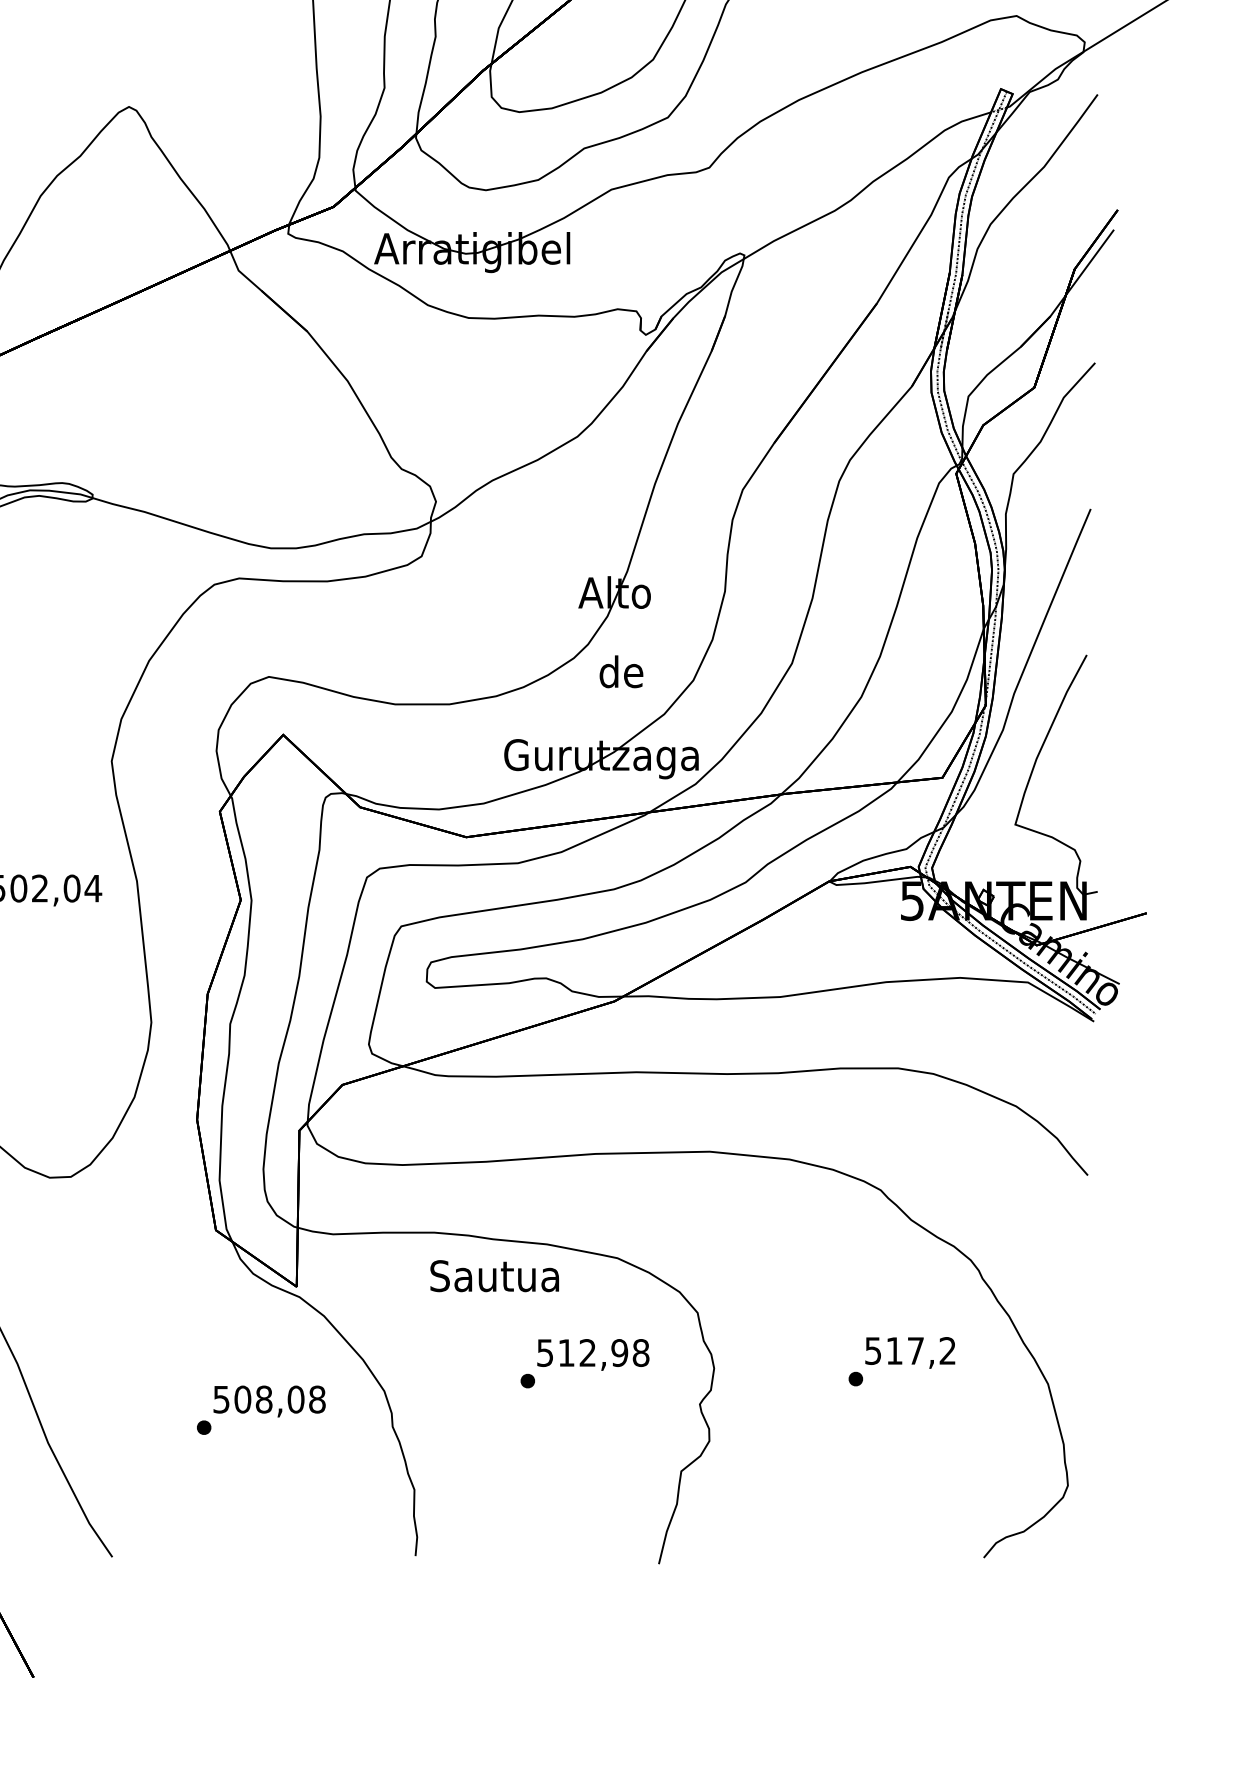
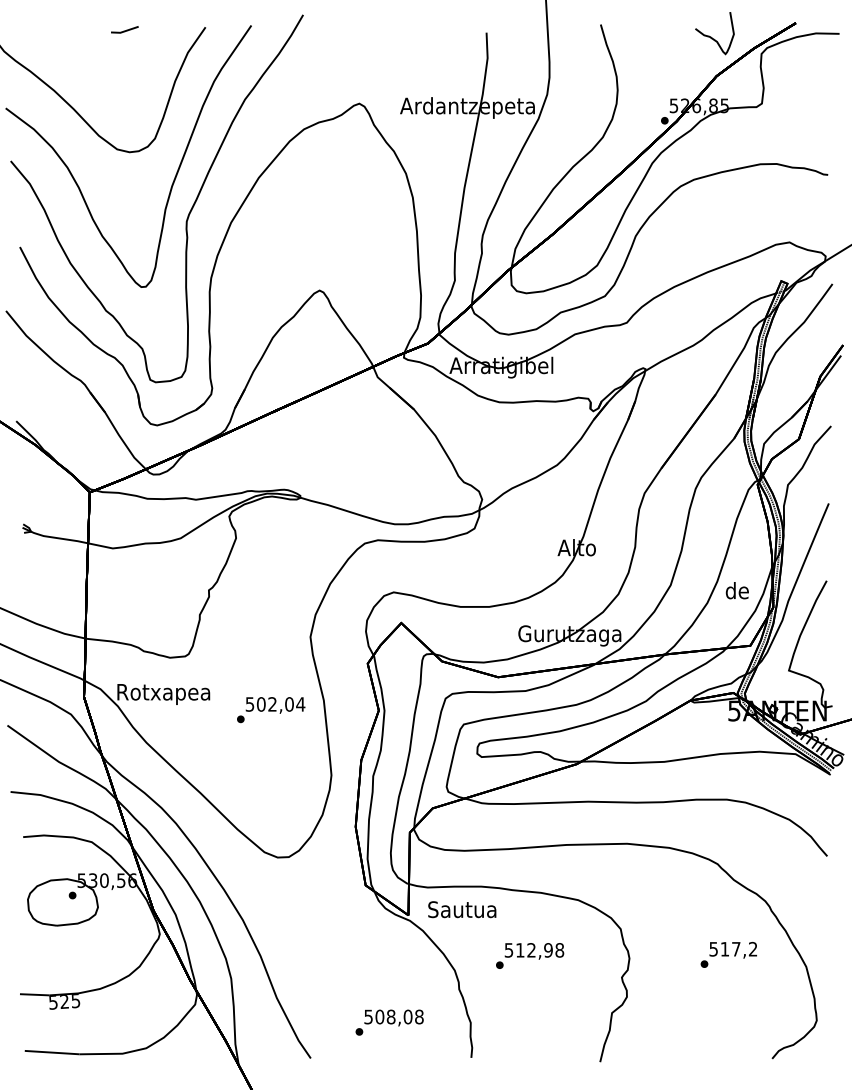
text: (619, 671) -> (736, 590), moved
text: (495, 1275) -> (462, 909), moved
text: (585, 1362) -> (530, 955), moved
text: (260, 1409) -> (389, 1022), moved

